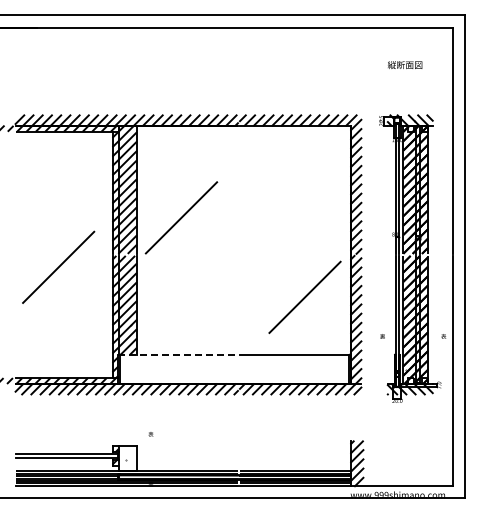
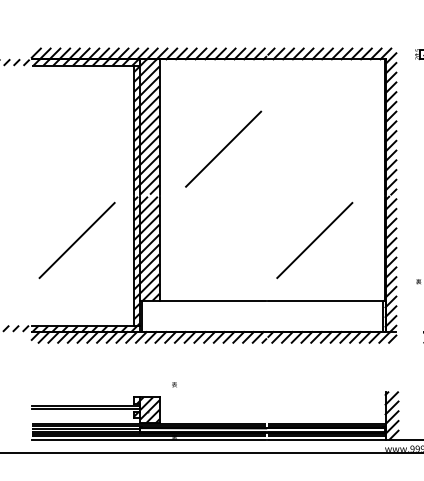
line: (181, 217) -> (223, 148), moved
line: (58, 266) -> (77, 239), moved
line: (304, 296) -> (314, 239), moved
line: (178, 354) -> (203, 300), dashed -> solid
hatch: (127, 458) -> (149, 410), added

